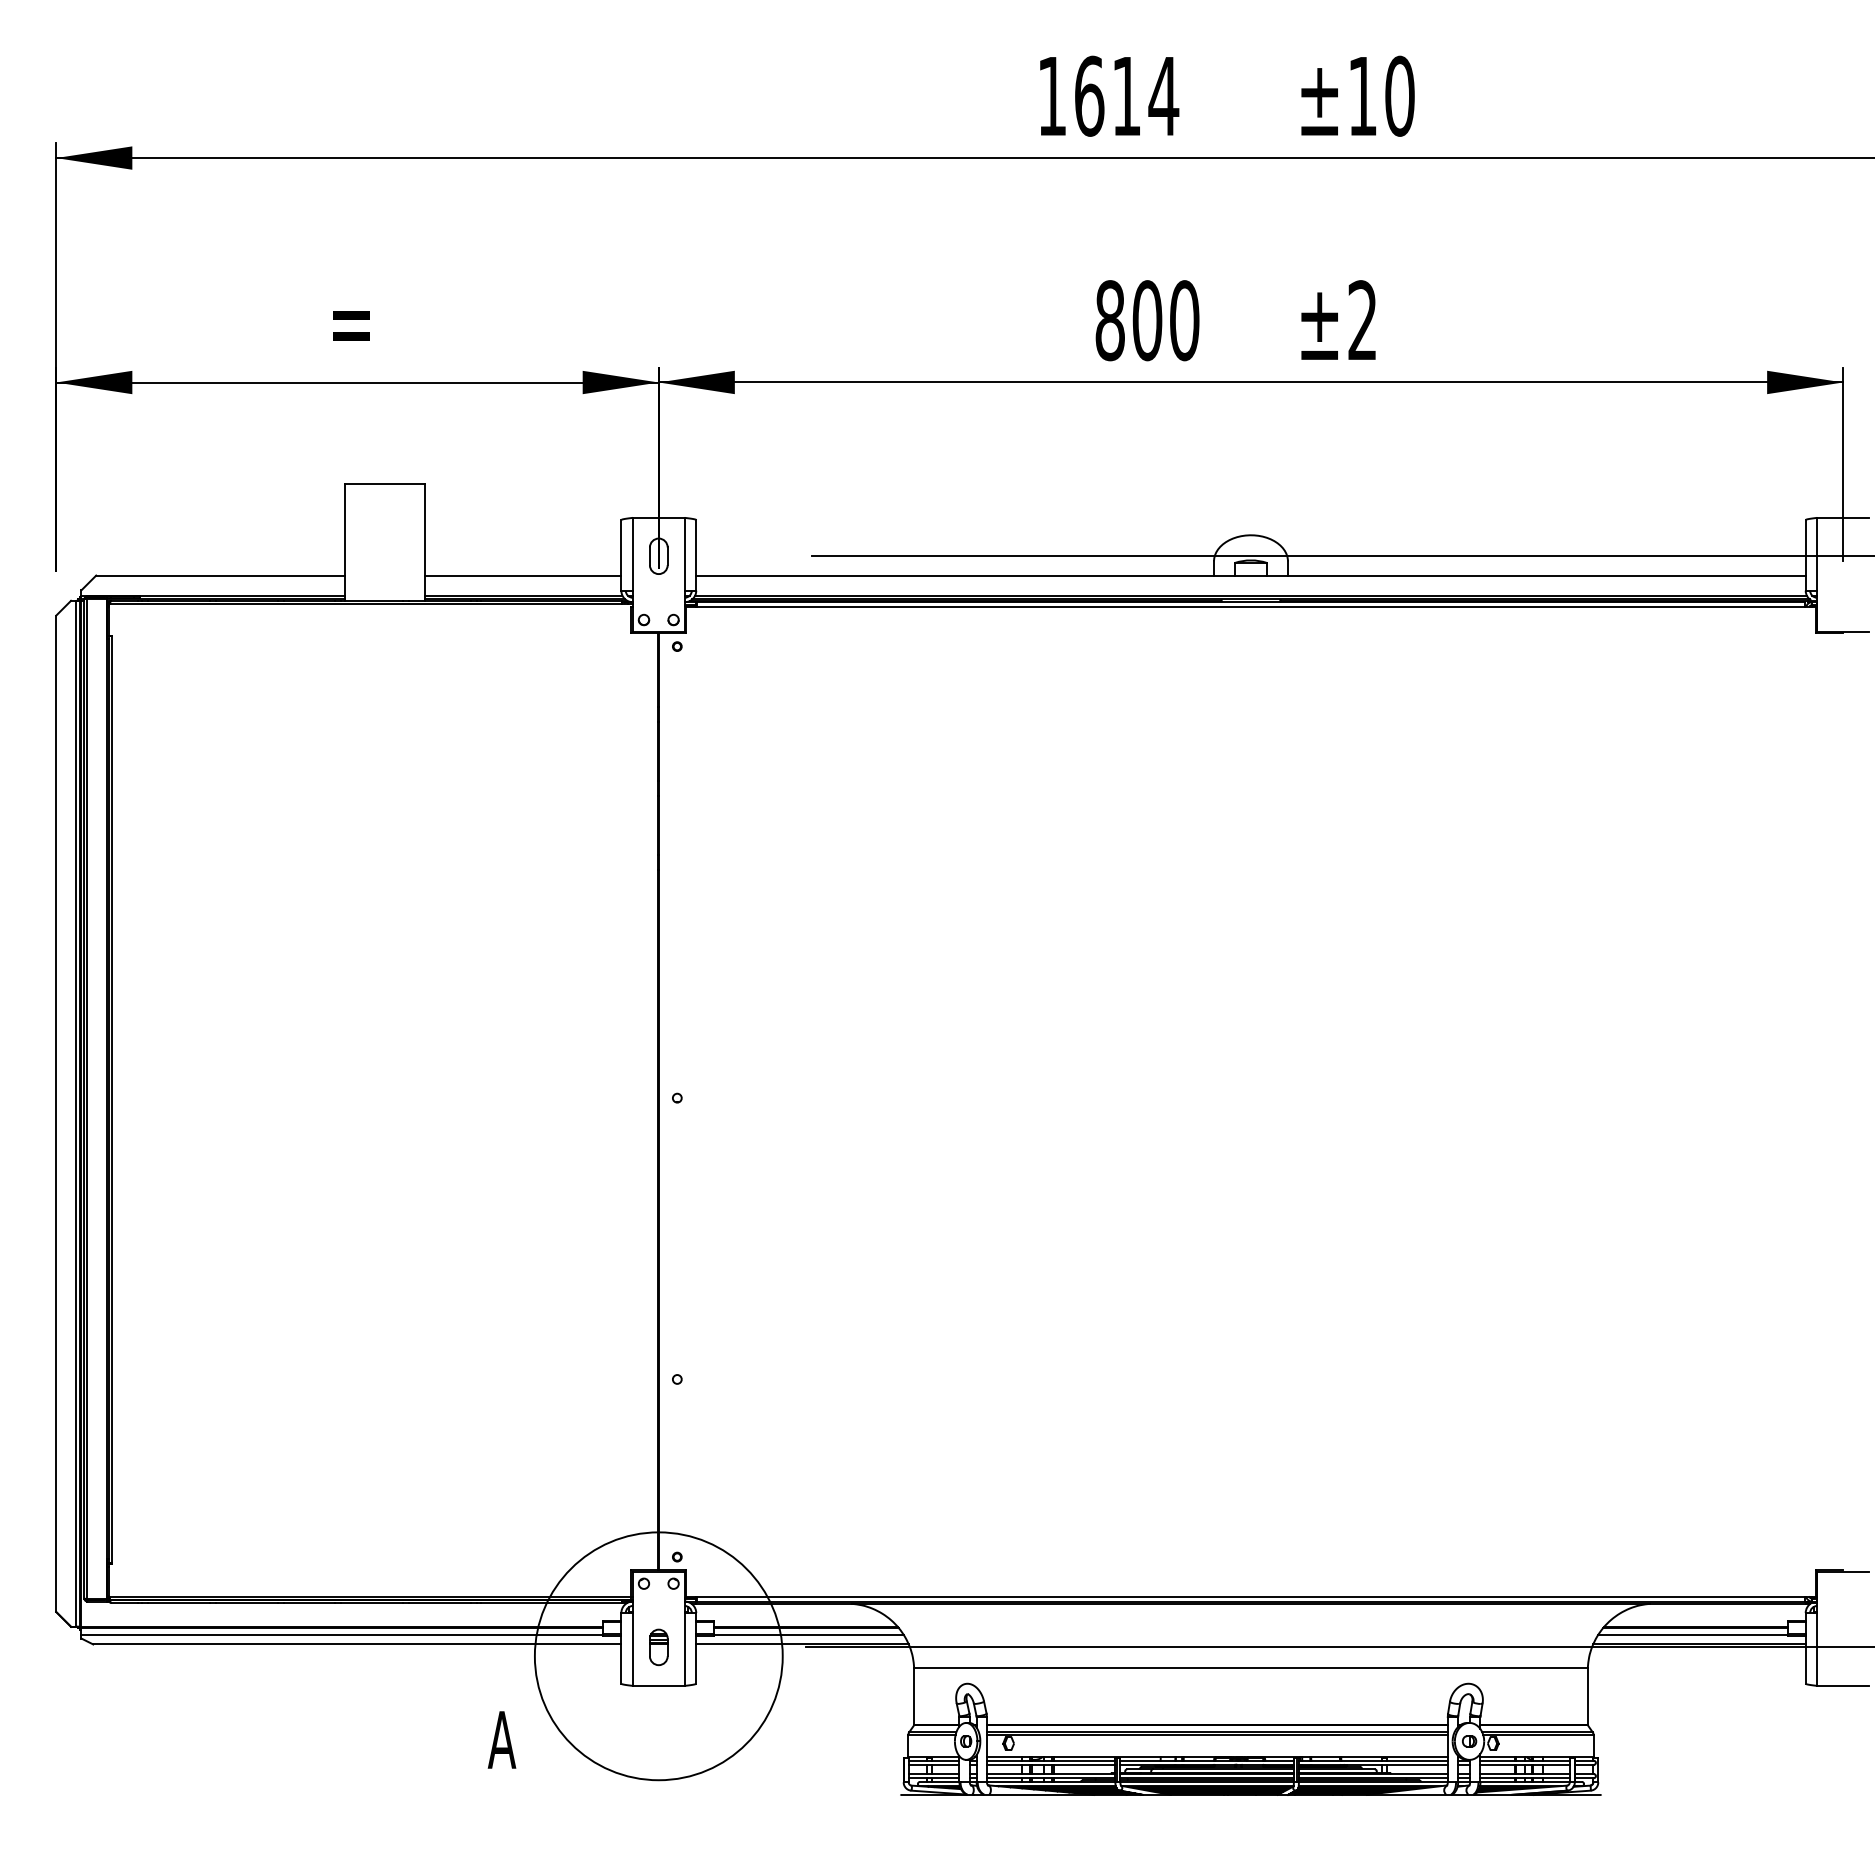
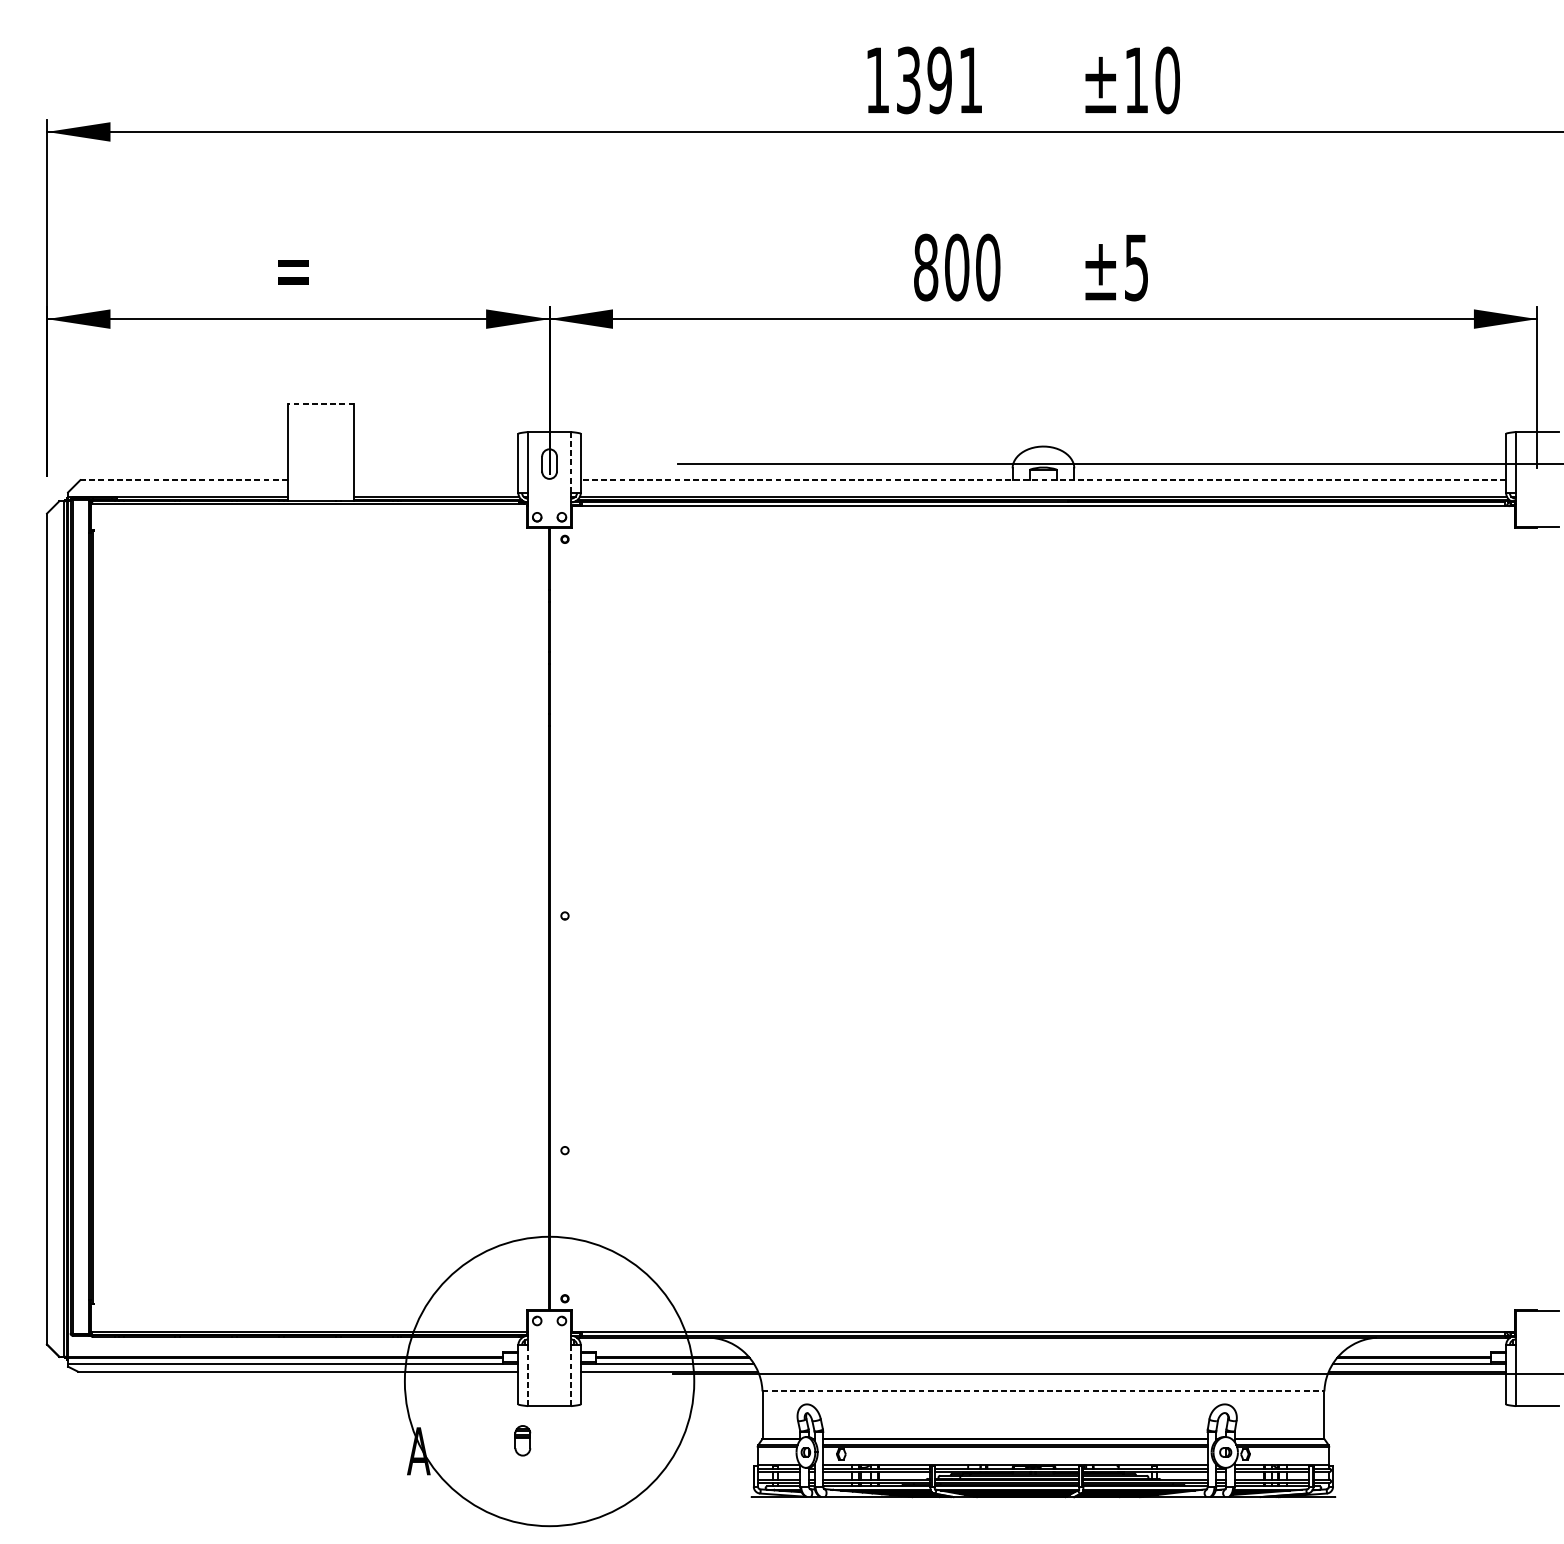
text: (1127, 95) -> (940, 79), 1614 -> 1391
text: (1362, 320) -> (1136, 267), ±2 -> ±5
line: (384, 483) -> (320, 403), solid -> dashed
line: (684, 553) -> (570, 461), solid -> dashed
line: (220, 575) -> (184, 480), solid -> dashed
line: (522, 575) -> (435, 480), removed
line: (1250, 575) -> (1043, 480), solid -> dashed
part: (658, 1647) -> (522, 1440), moved
line: (684, 1648) -> (570, 1374), solid -> dashed
line: (632, 1649) -> (527, 1375), solid -> dashed
circle: (658, 1656) -> (549, 1381), size x1.4
line: (1250, 1668) -> (1043, 1391), solid -> dashed

